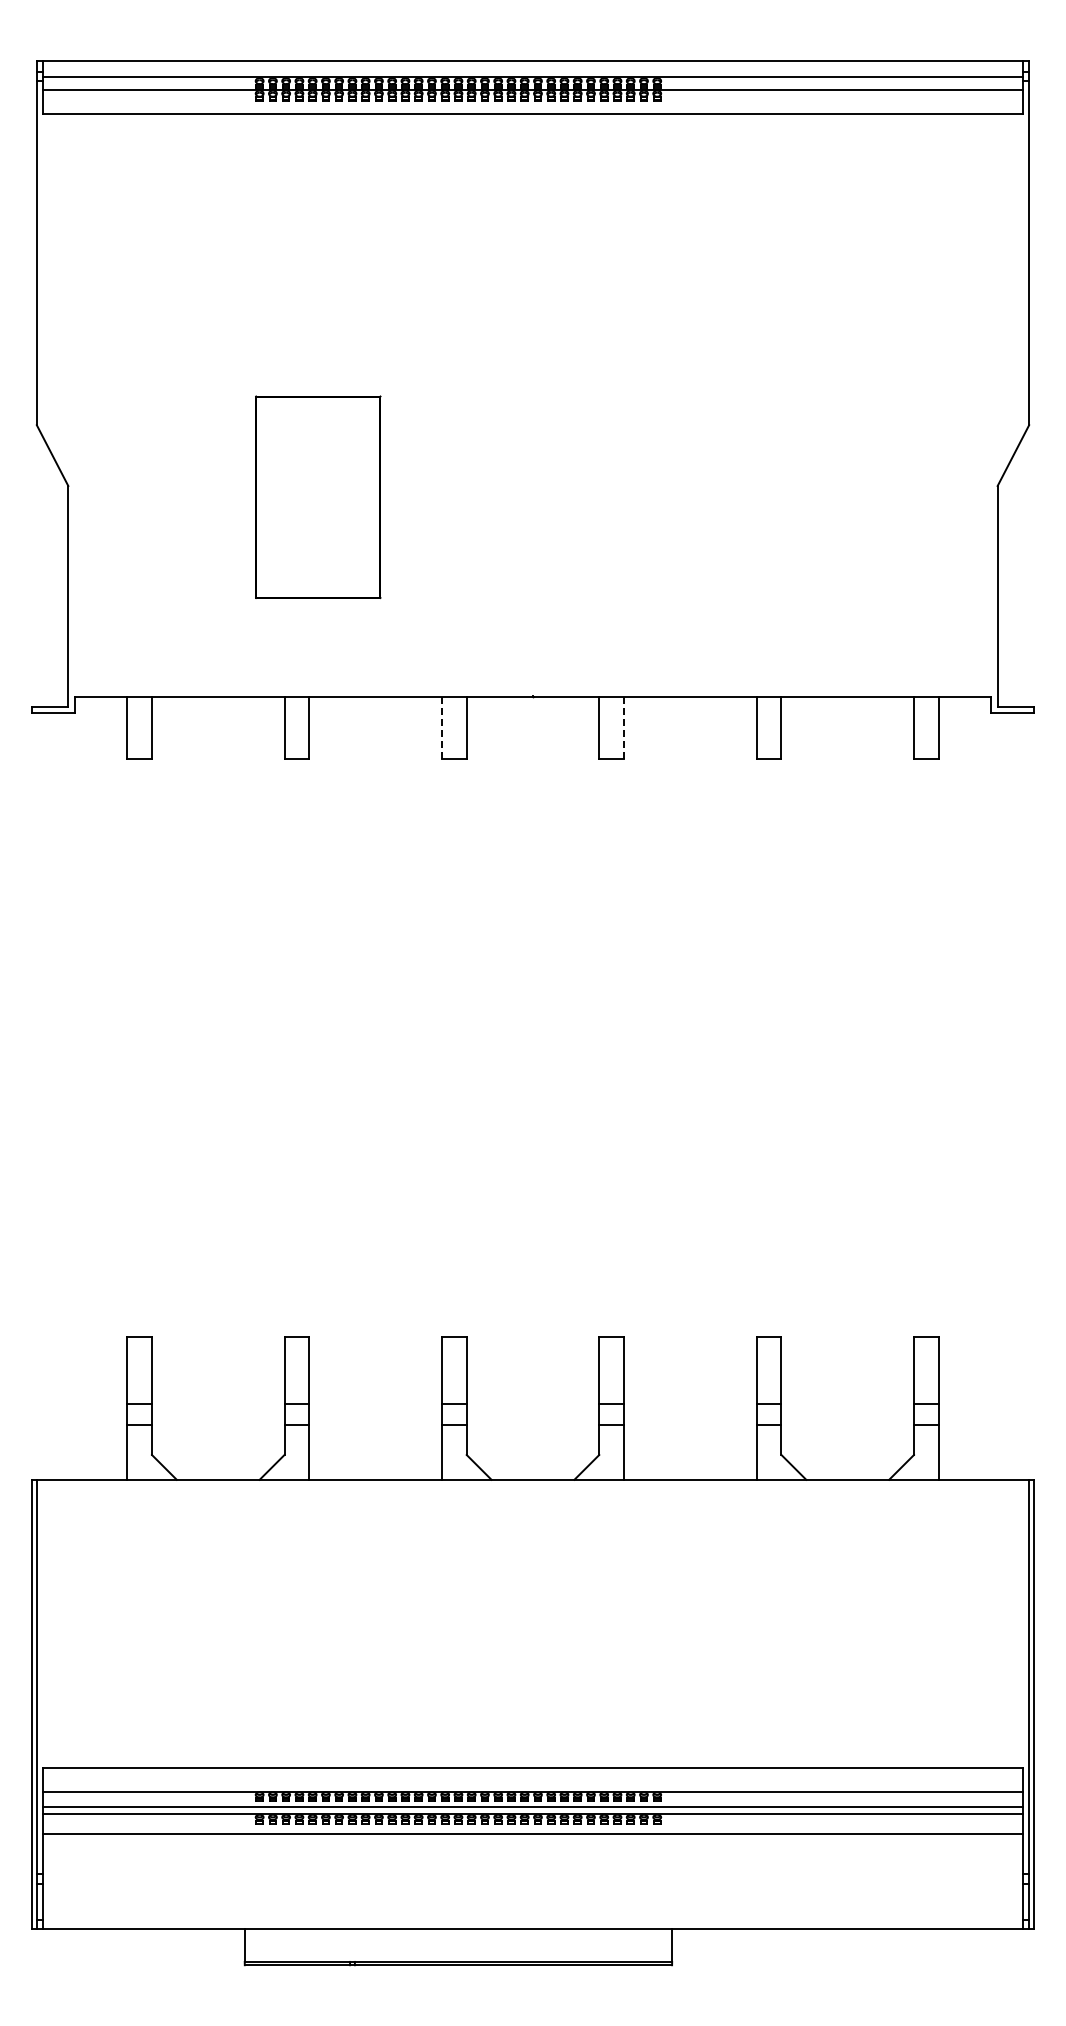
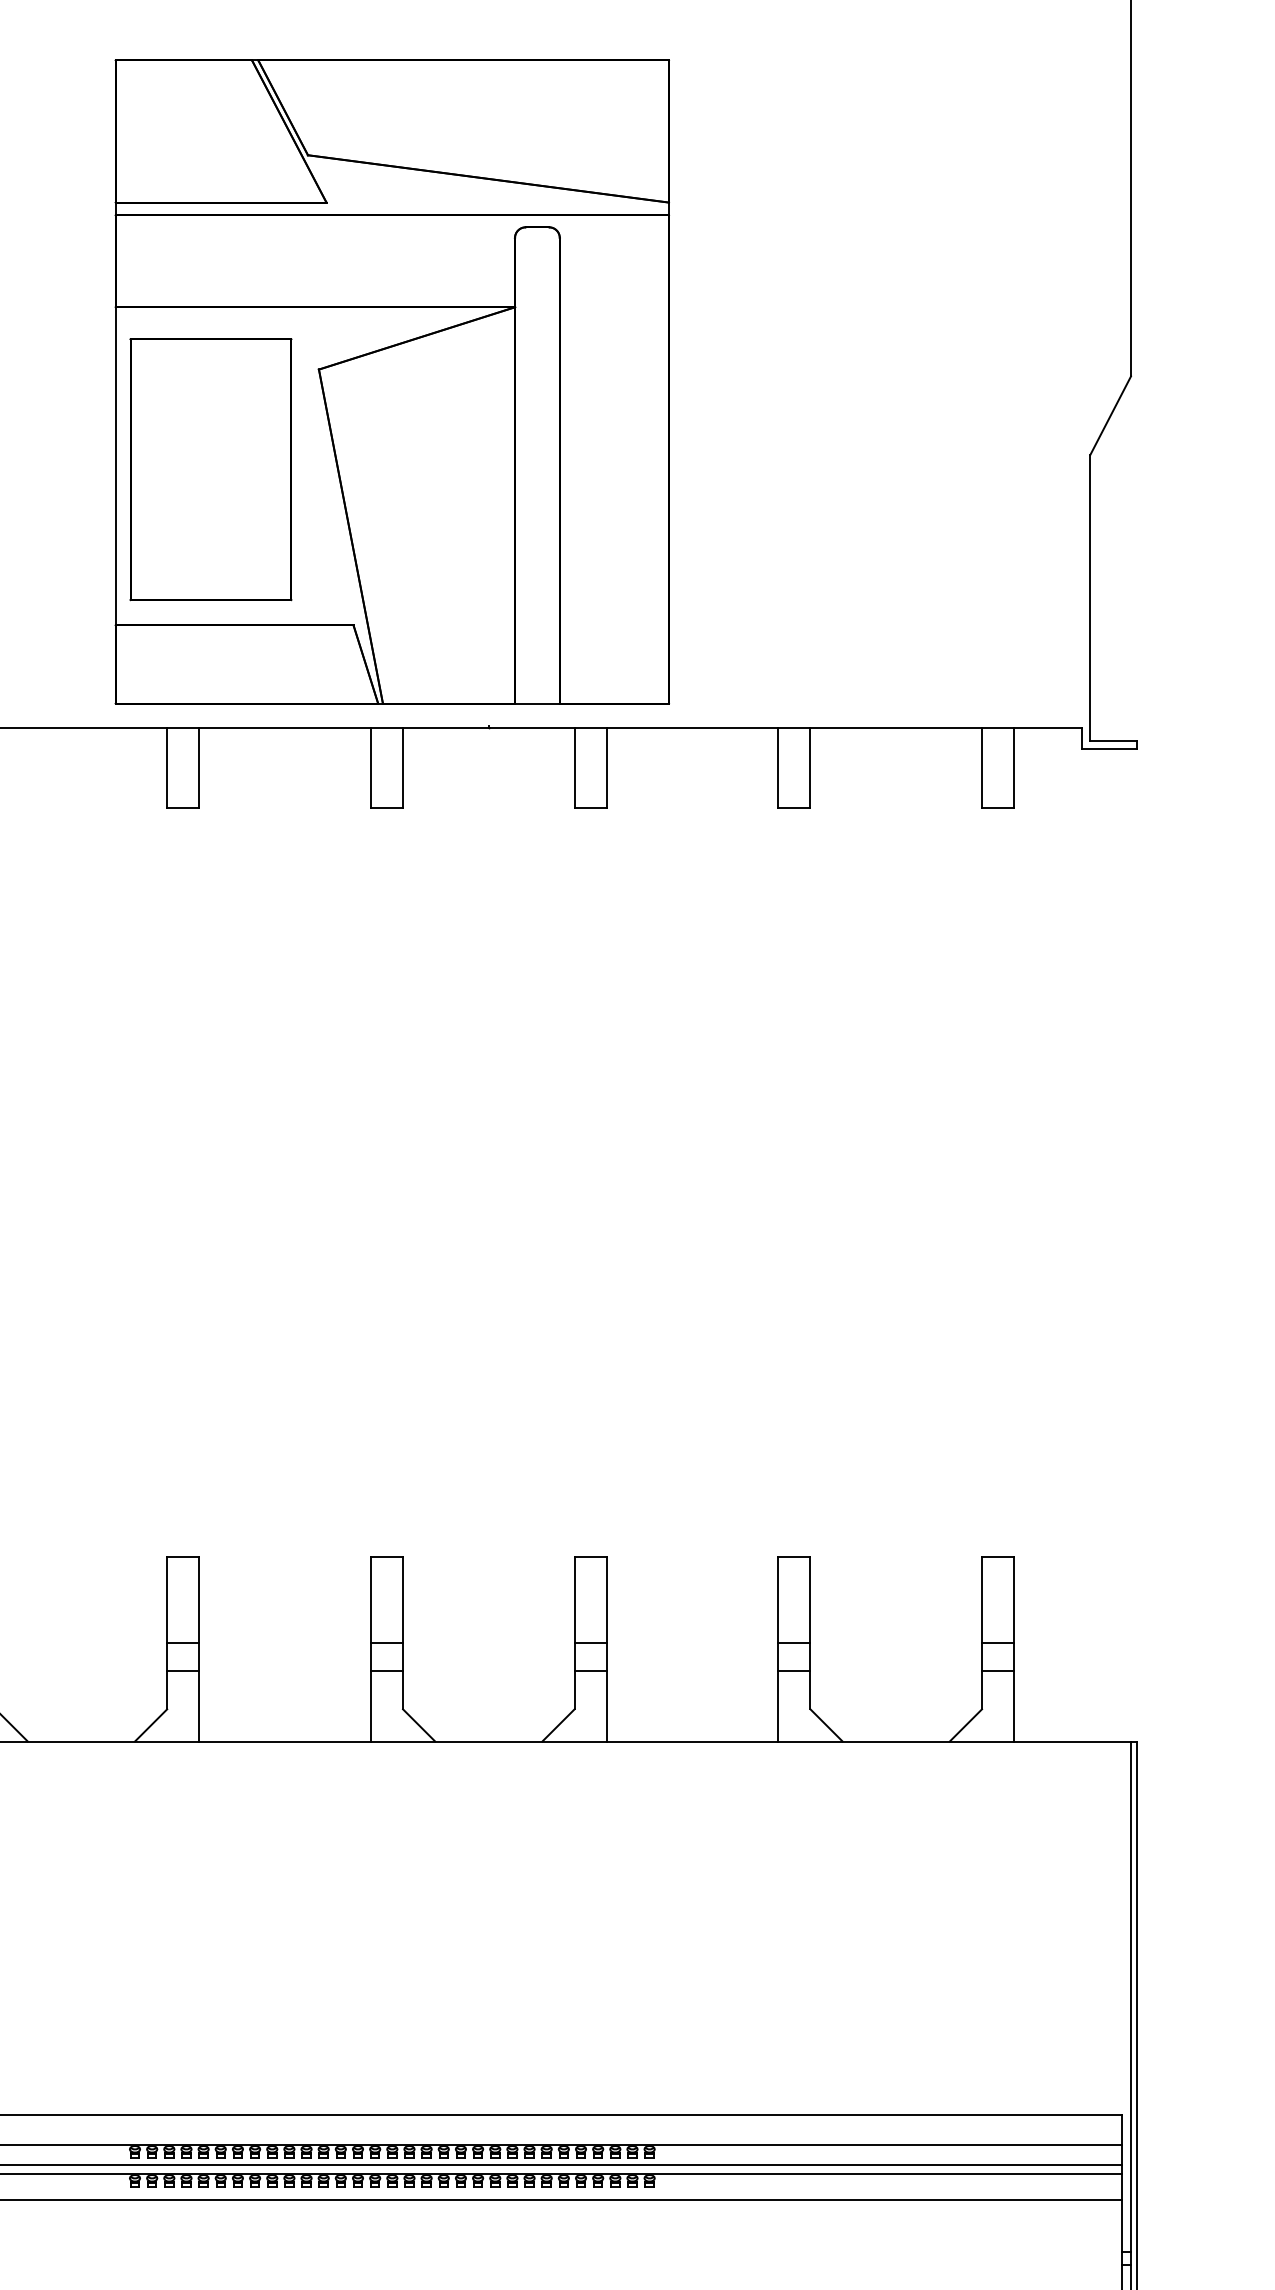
part: (458, 429) -> (392, 381), added
line: (441, 727) -> (370, 767), dashed -> solid
line: (624, 728) -> (607, 768), dashed -> solid

